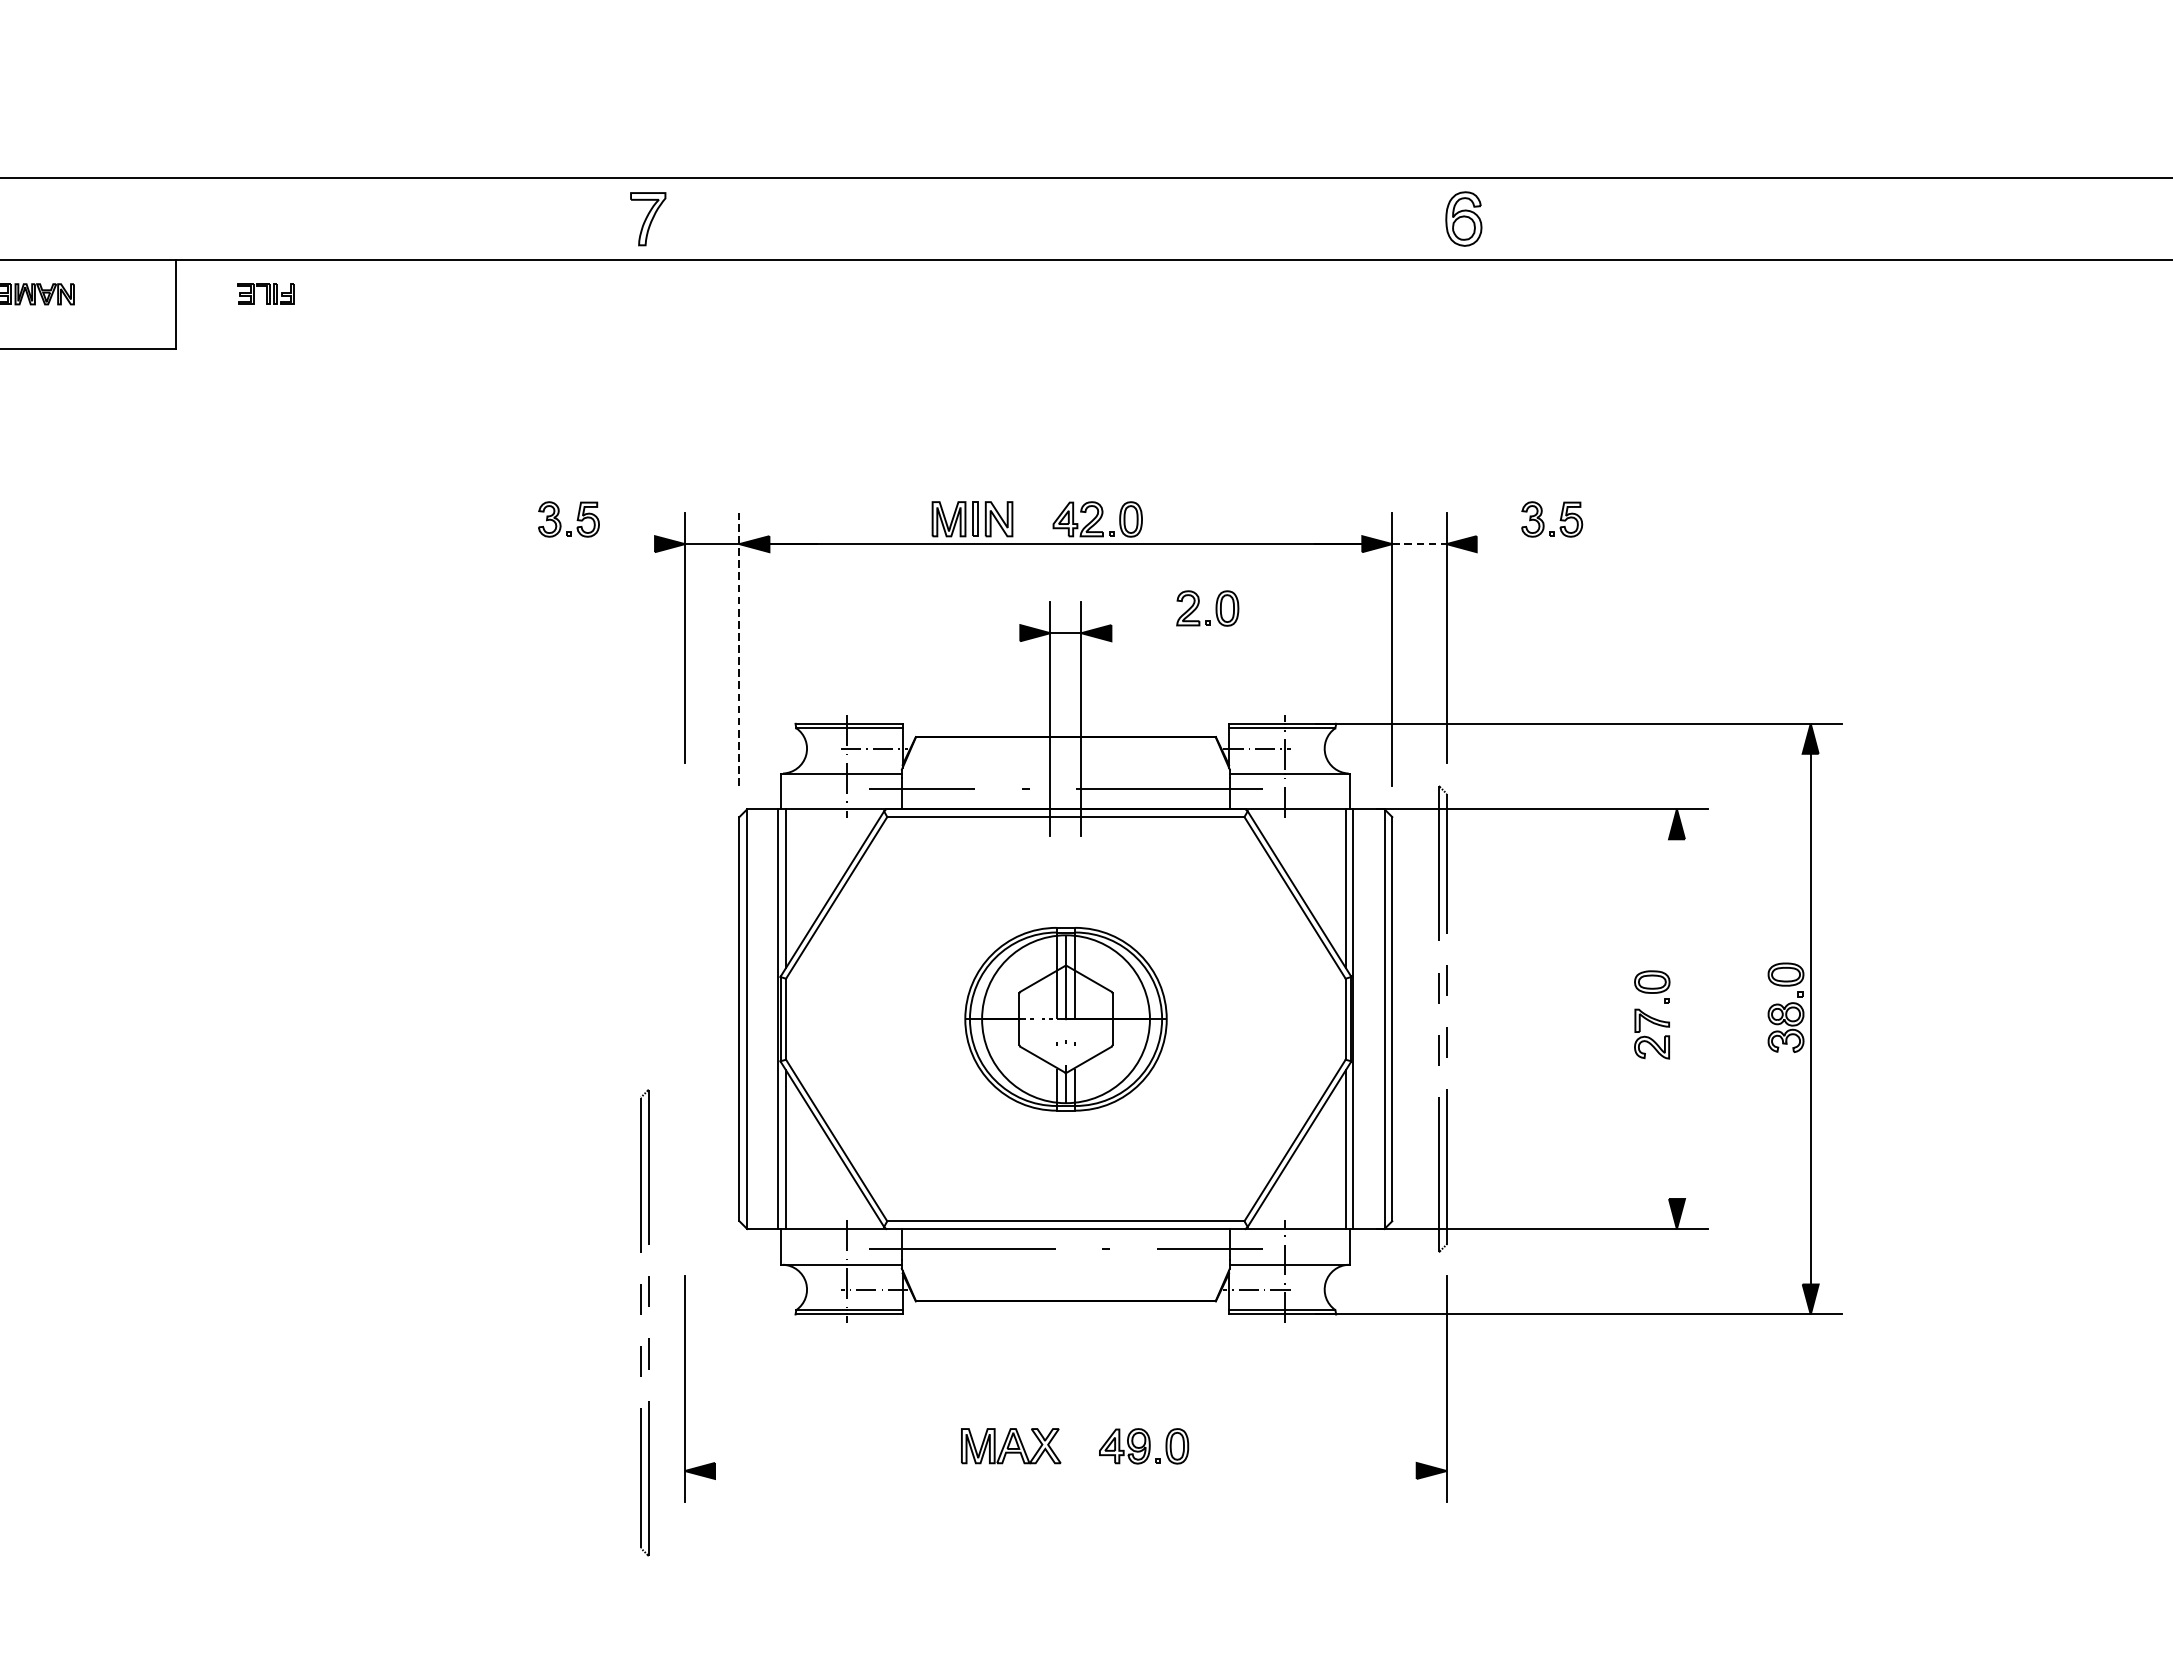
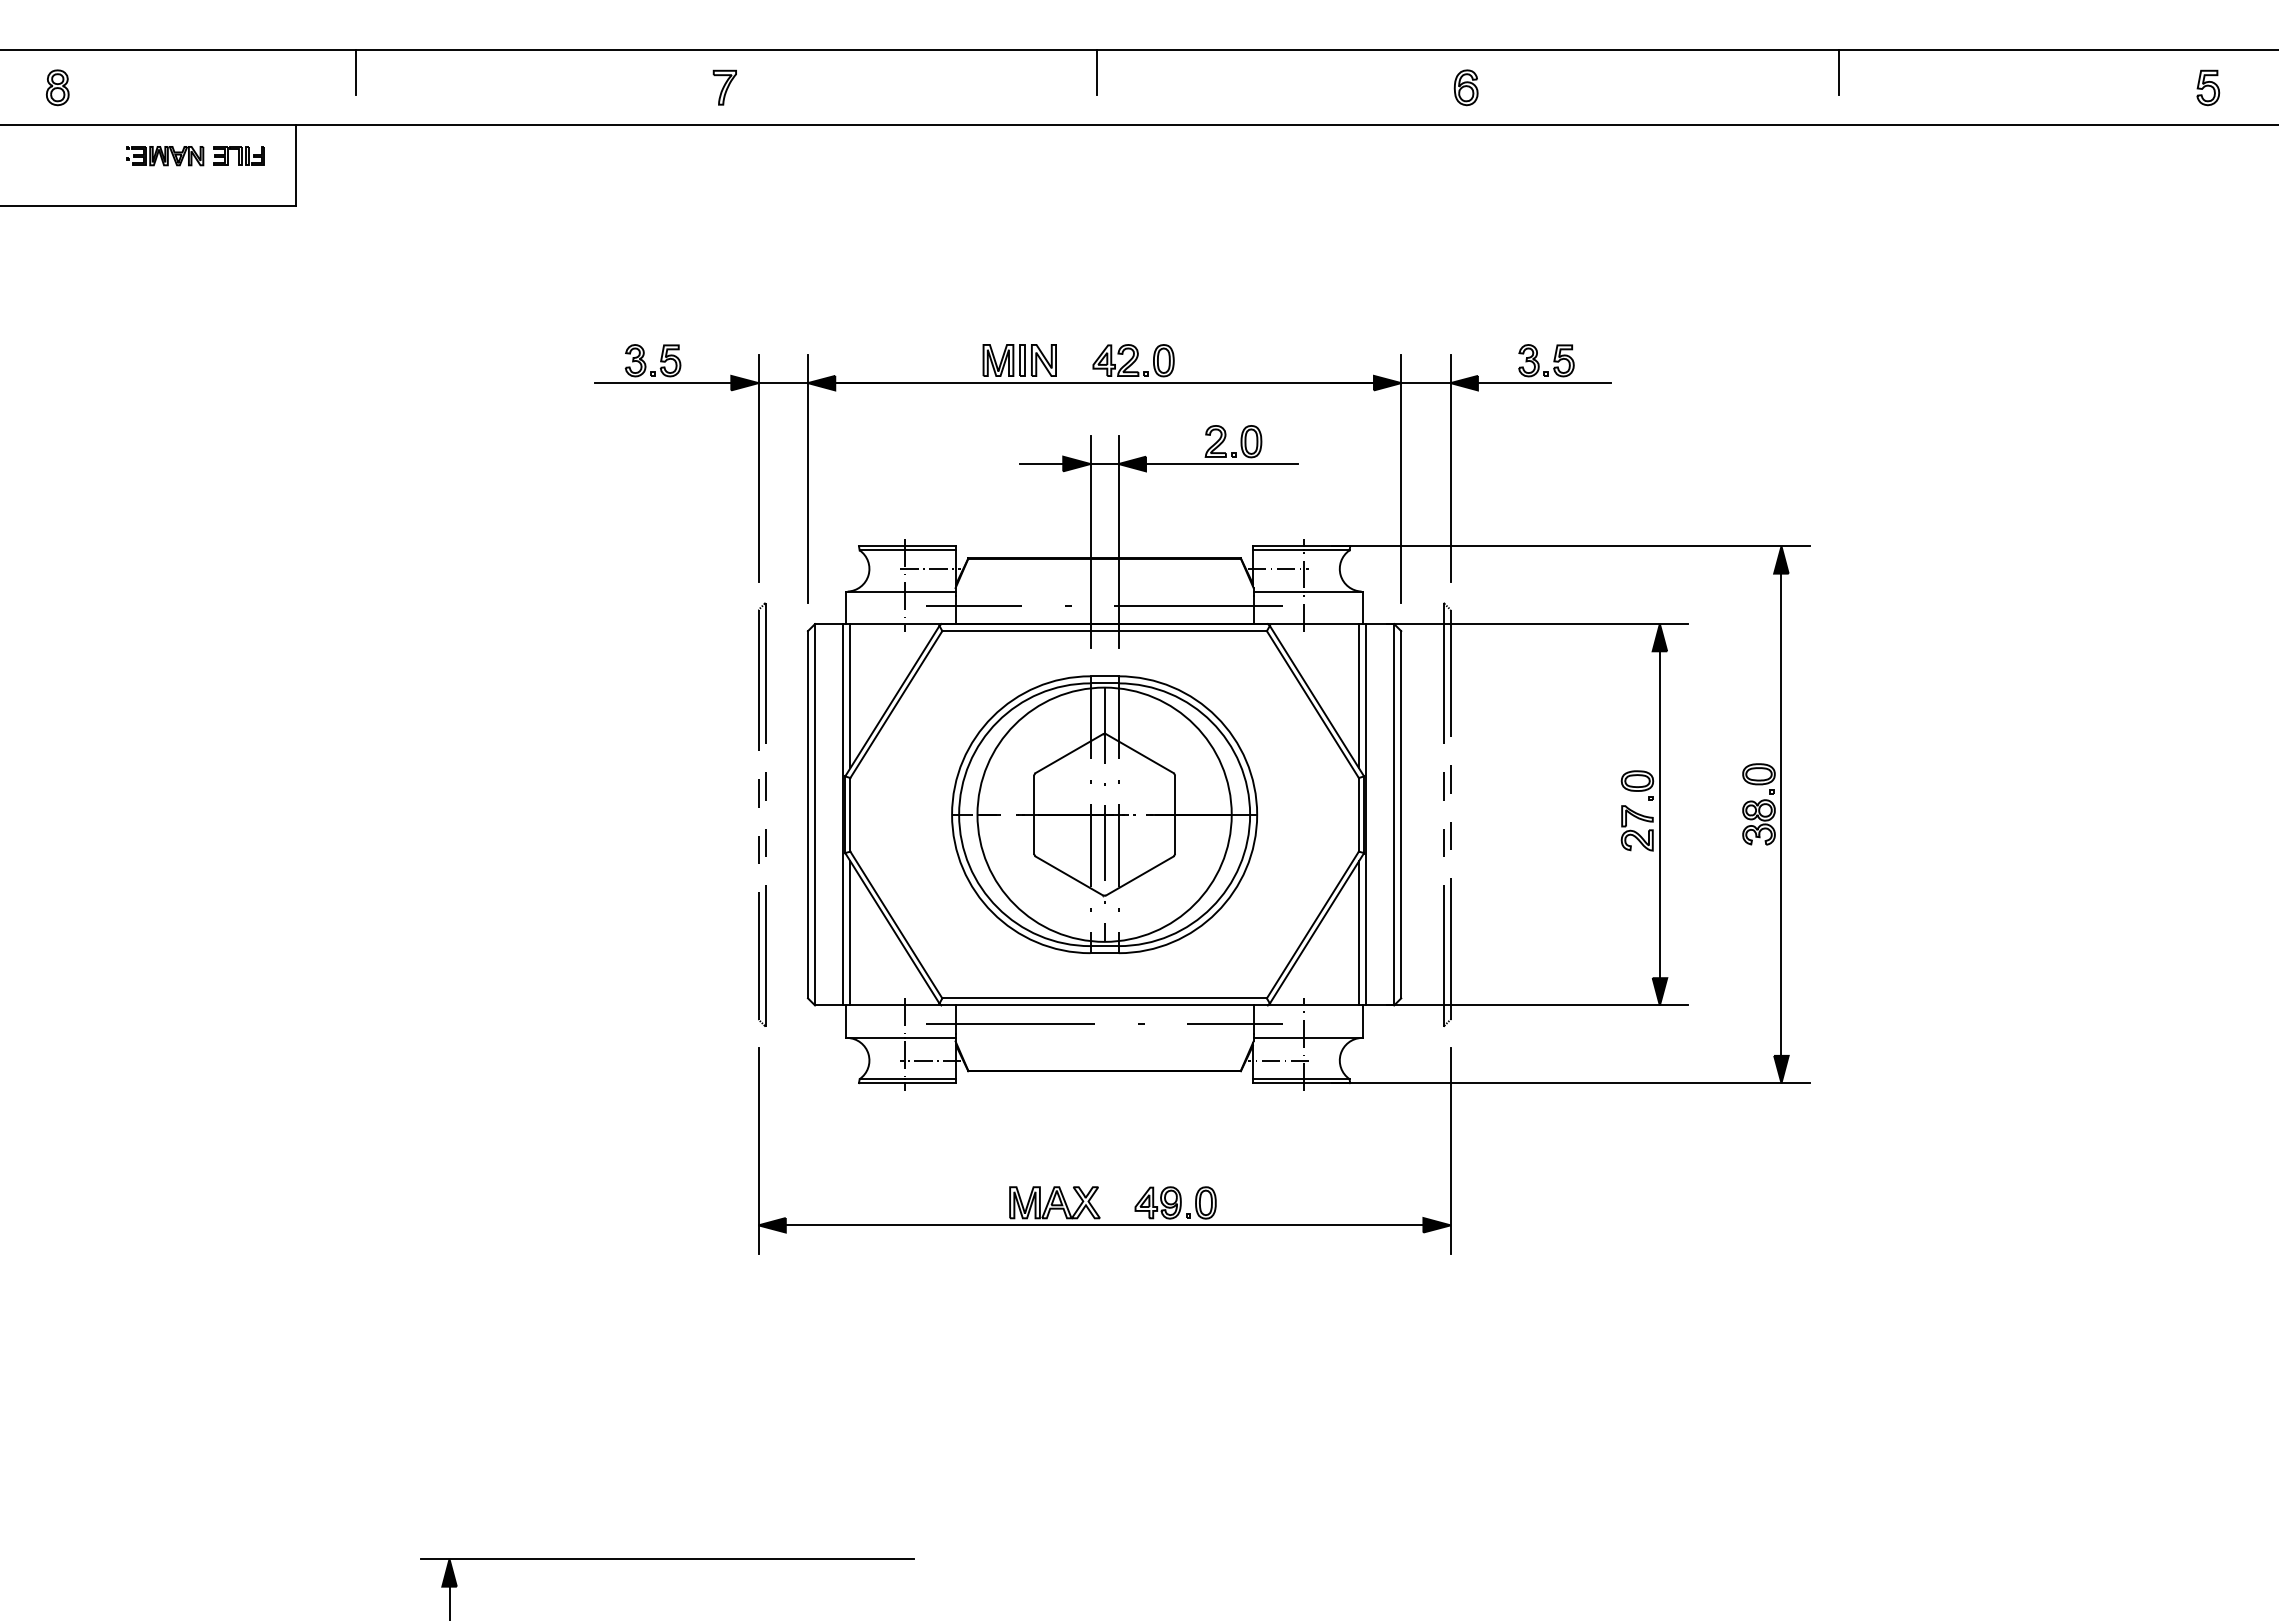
line: (241, 202) -> (355, 72), added
line: (1058, 202) -> (1097, 72), added
line: (1873, 202) -> (1838, 72), added
part: (647, 218) -> (724, 87), size x0.71
part: (1463, 218) -> (1465, 87), size x0.71
part: (265, 293) -> (238, 155), moved
line: (580, 544) -> (663, 383), added
line: (1418, 544) -> (1425, 383), dashed -> solid
line: (1548, 544) -> (1543, 383), added
line: (996, 633) -> (1041, 464), added
line: (1195, 633) -> (1222, 464), added
line: (739, 649) -> (808, 478), dashed -> solid
part: (1065, 1018) -> (1104, 814), size x1.67
line: (1676, 1018) -> (1659, 814), added
part: (642, 1314) -> (759, 807), moved
line: (1065, 1471) -> (1104, 1225), added

